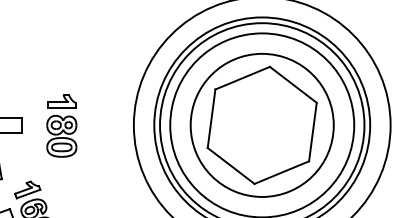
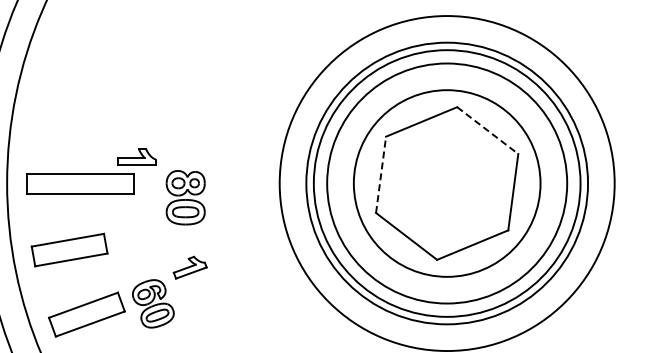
line: (293, 84) -> (488, 130), solid -> dashed
part: (61, 100) -> (136, 156), moved
line: (211, 118) -> (381, 174), solid -> dashed
part: (27, 189) -> (189, 267), moved

